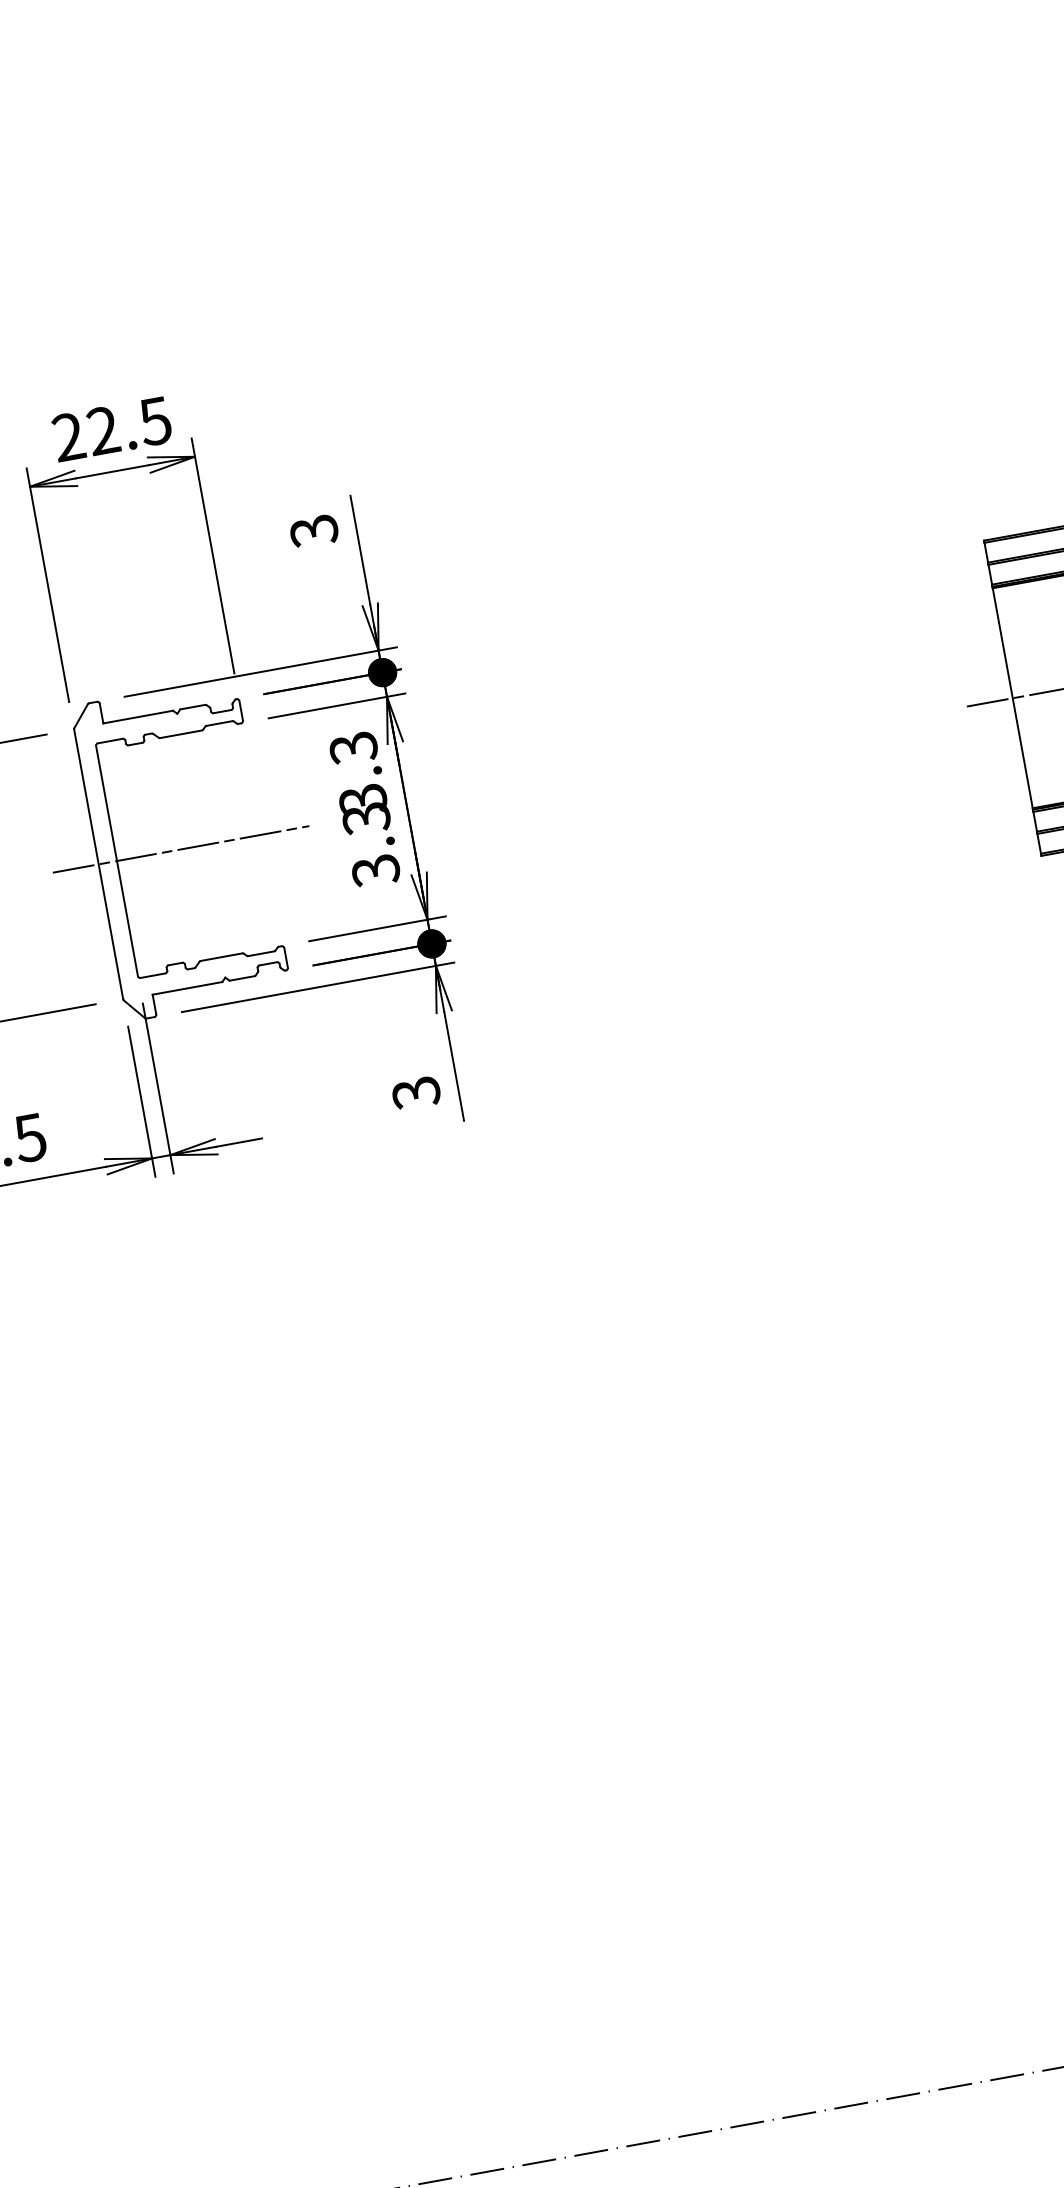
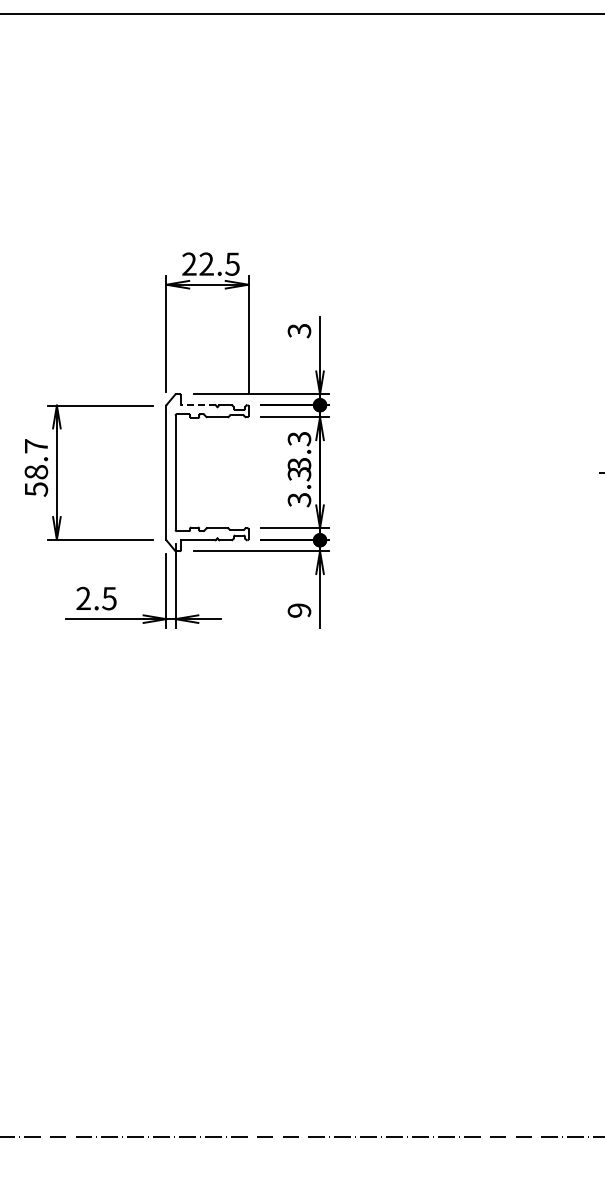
line: (136, 717) -> (197, 405), solid -> dashed
line: (181, 848) -> (207, 472), removed
text: (416, 1092) -> (299, 610), 3 -> 9

